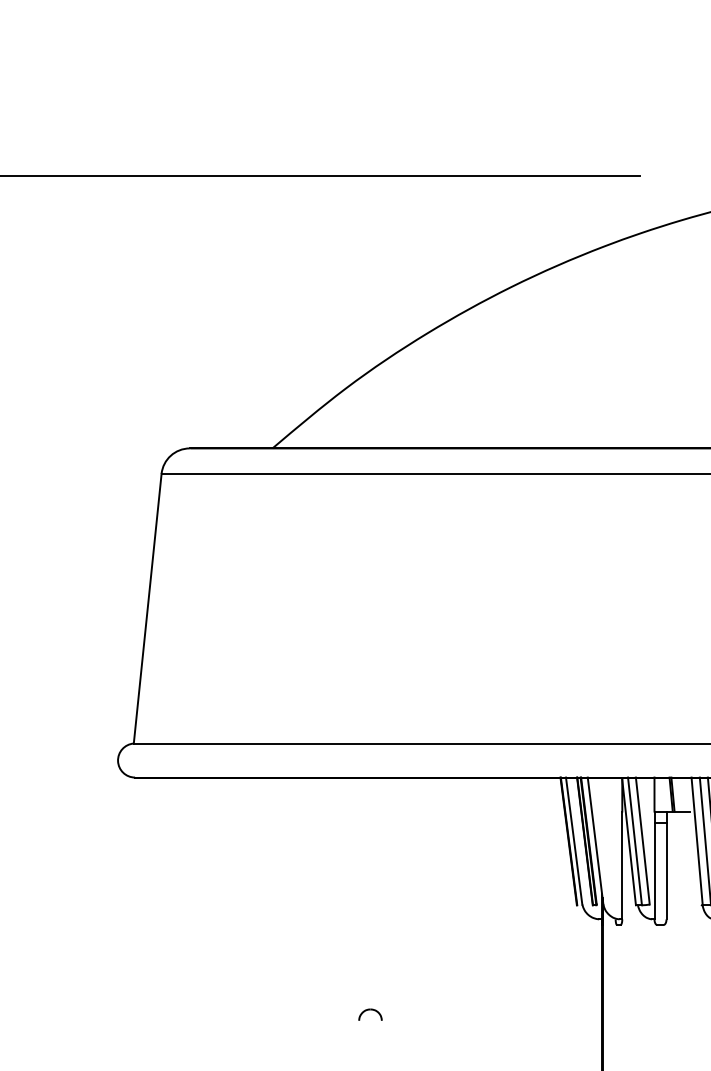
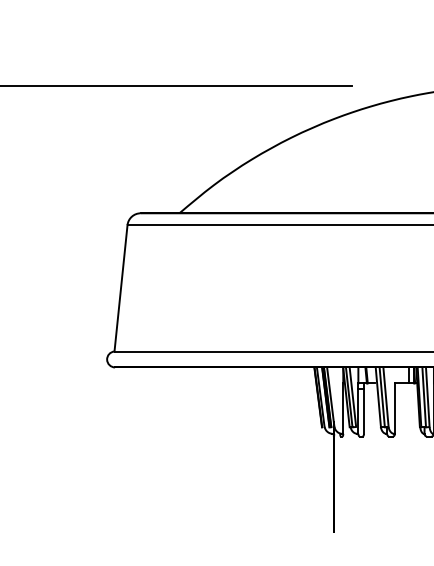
part: (370, 1014) -> (225, 478), removed

